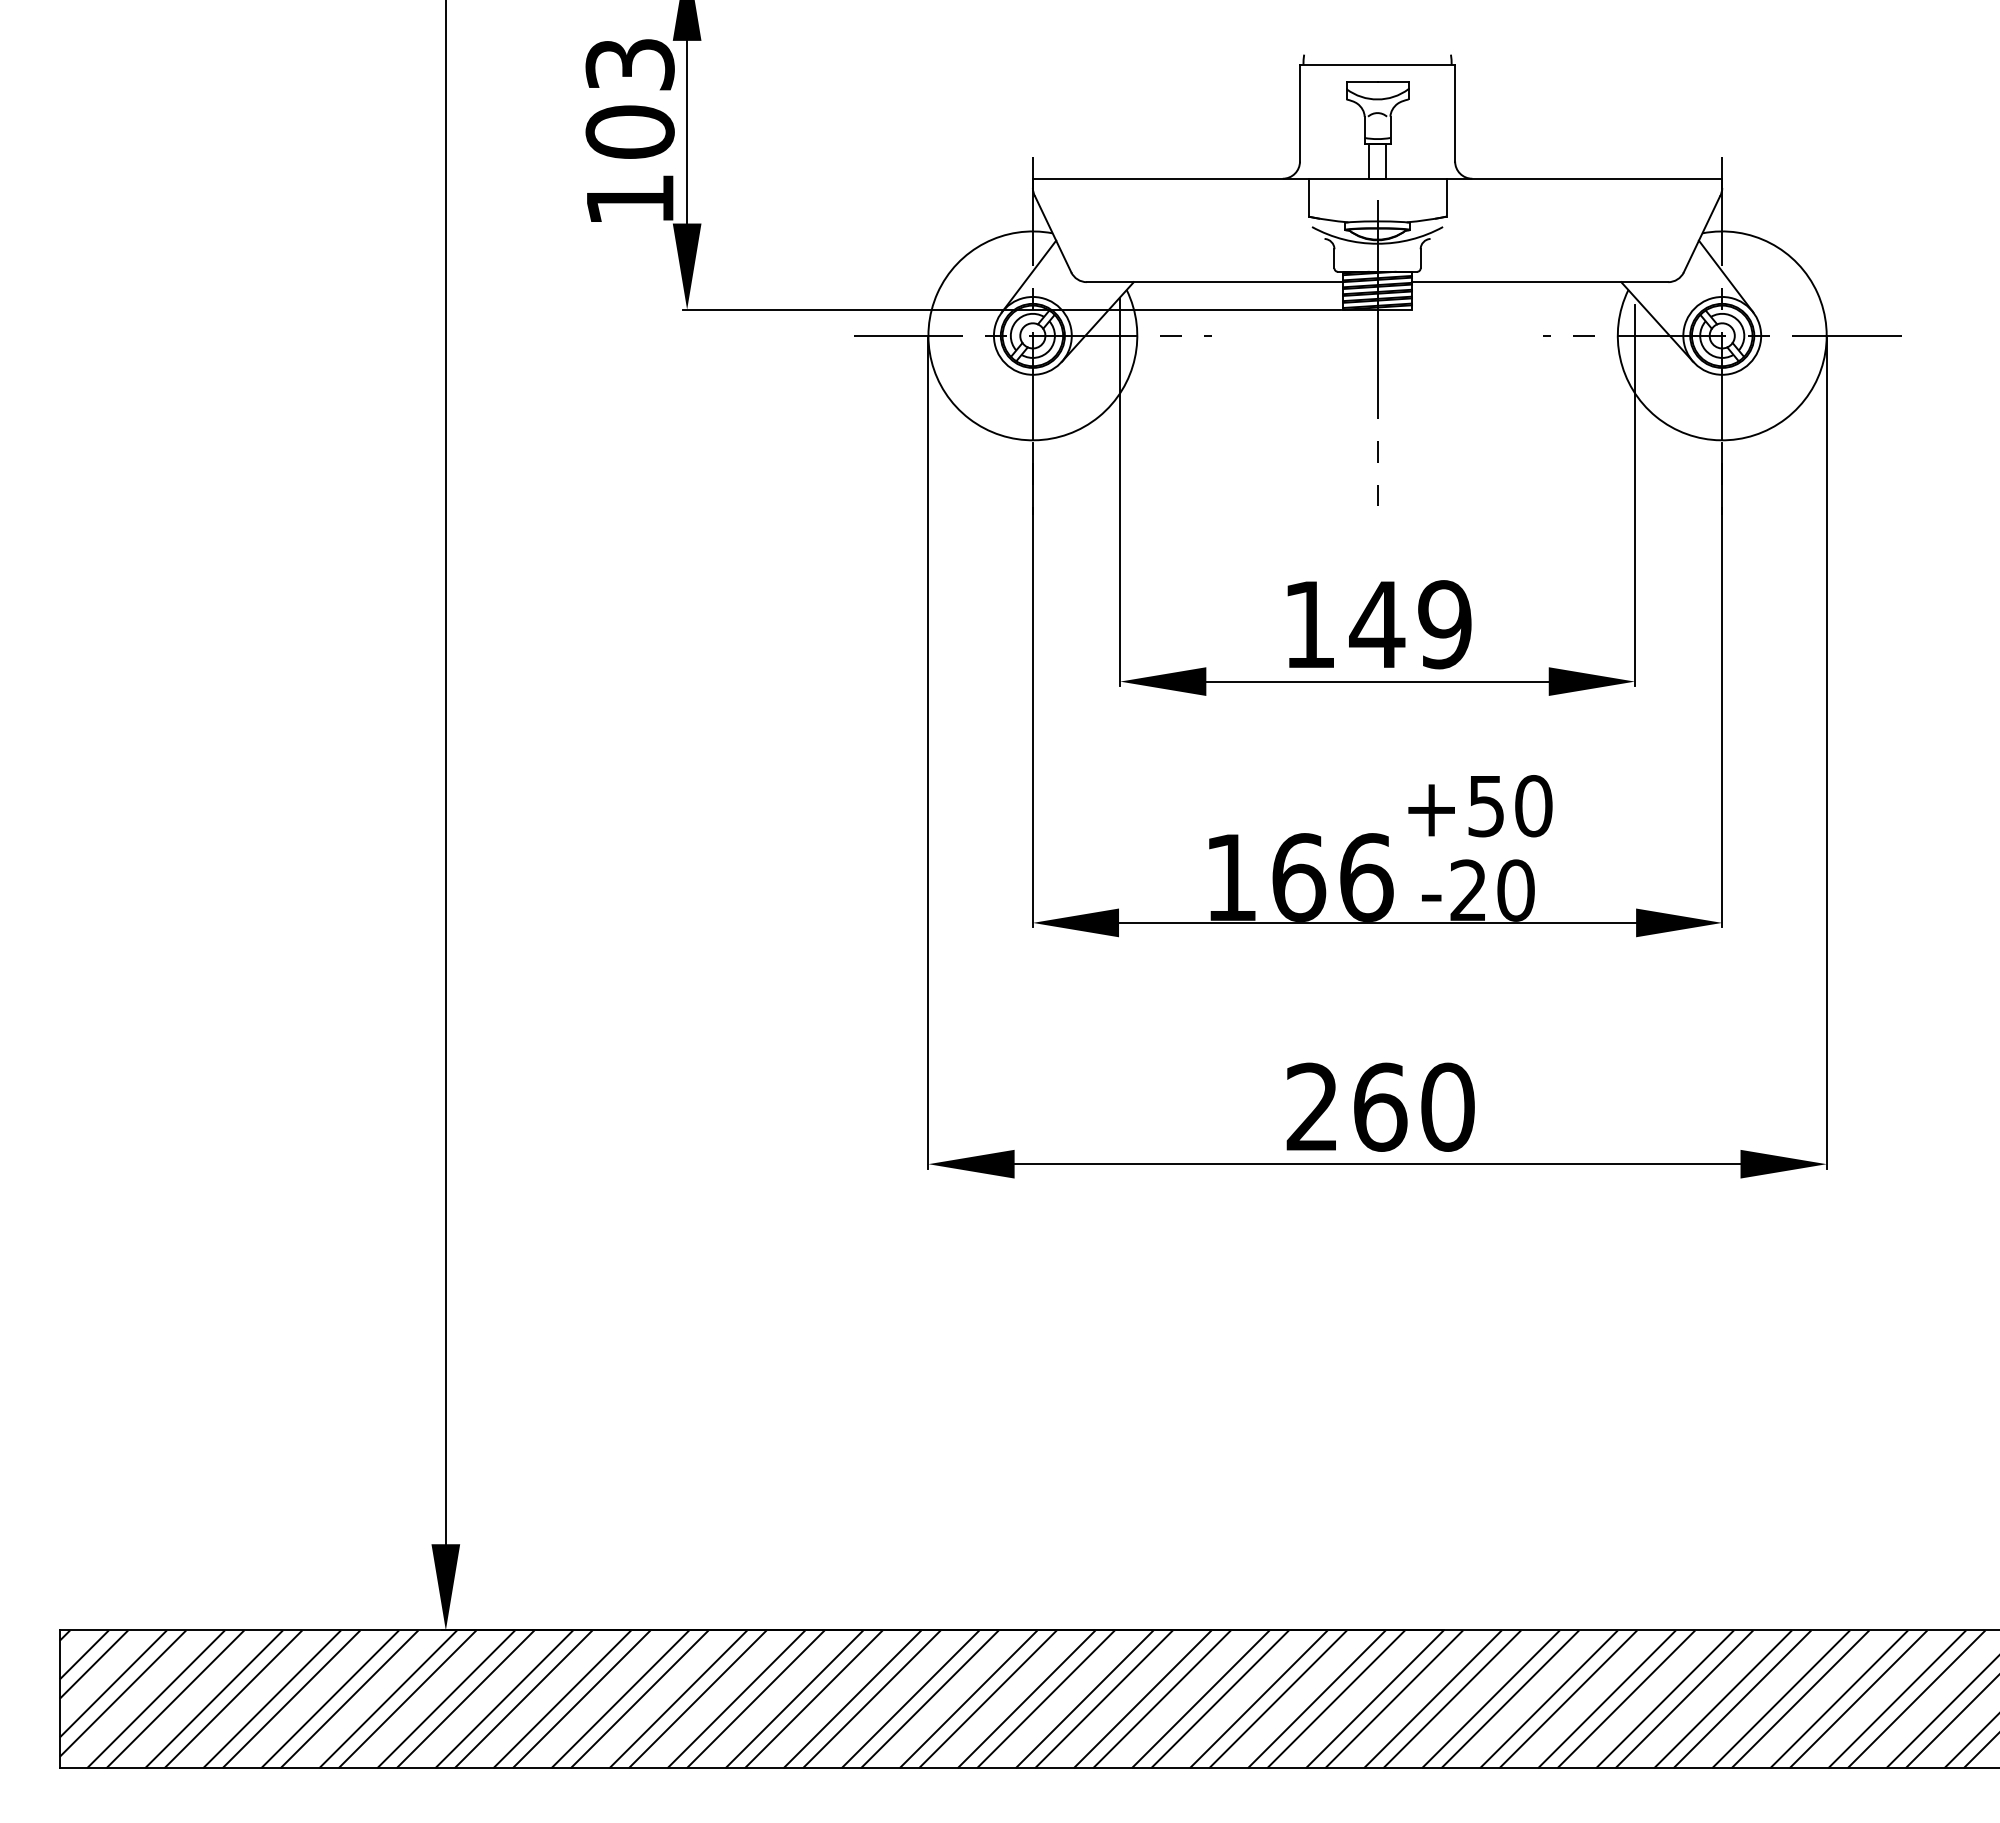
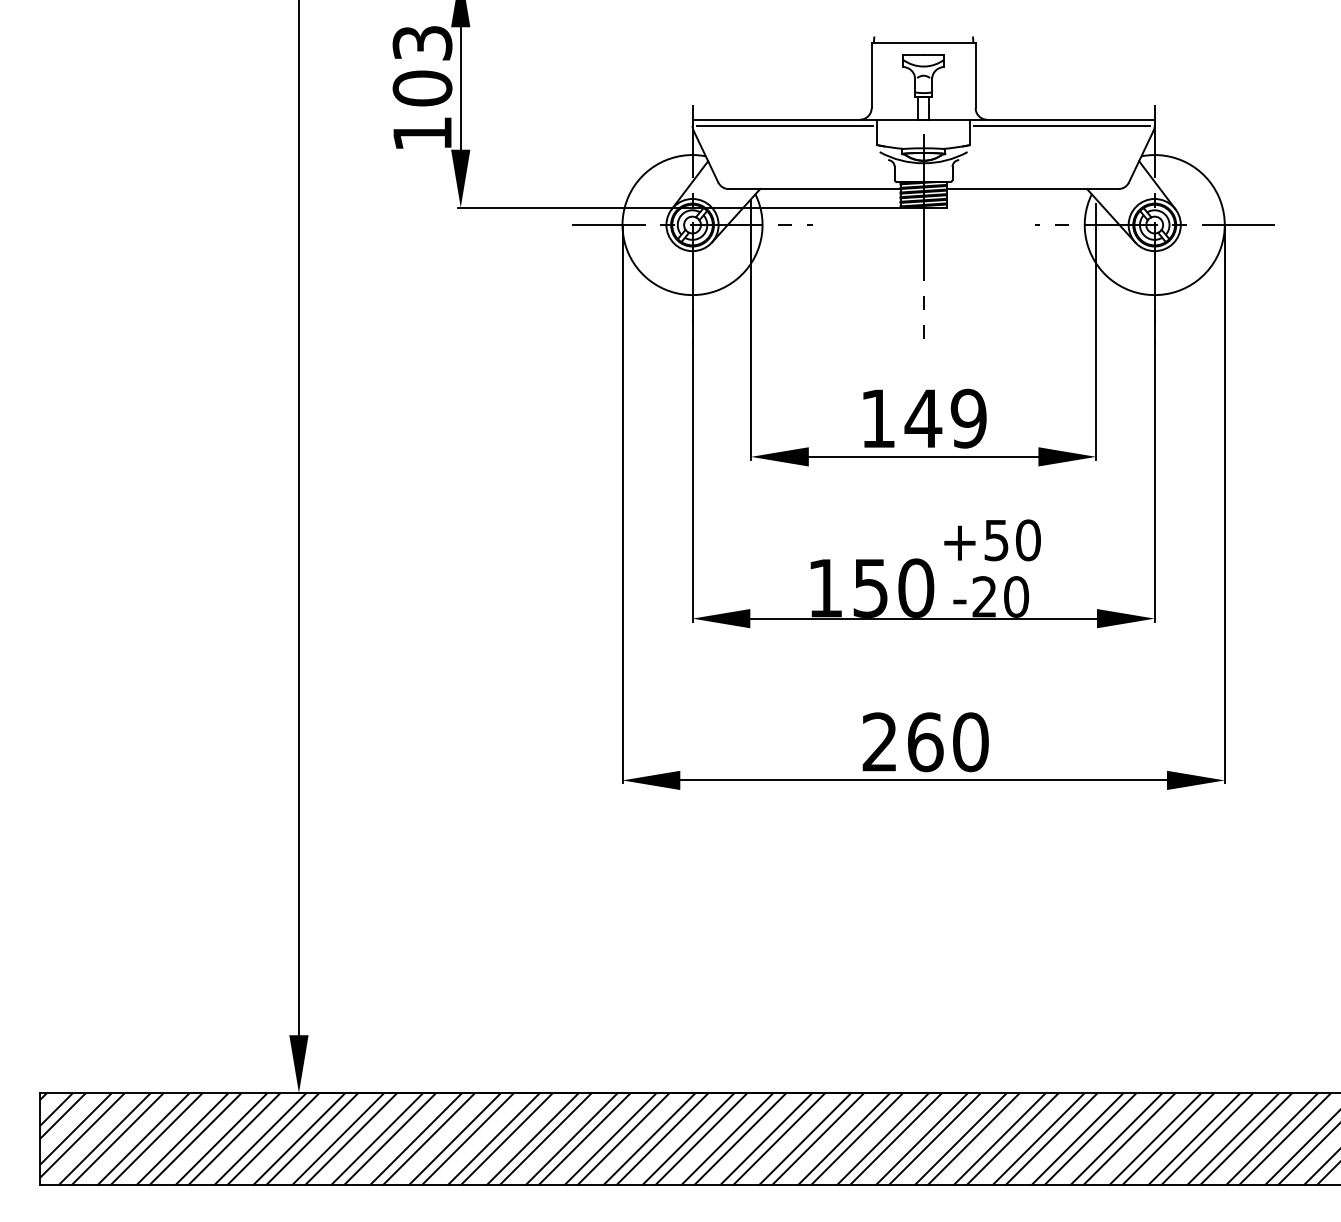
line: (1170, 187) -> (784, 125), added
line: (1584, 187) -> (1062, 125), added
text: (1332, 876) -> (893, 587), 166 -> 150

